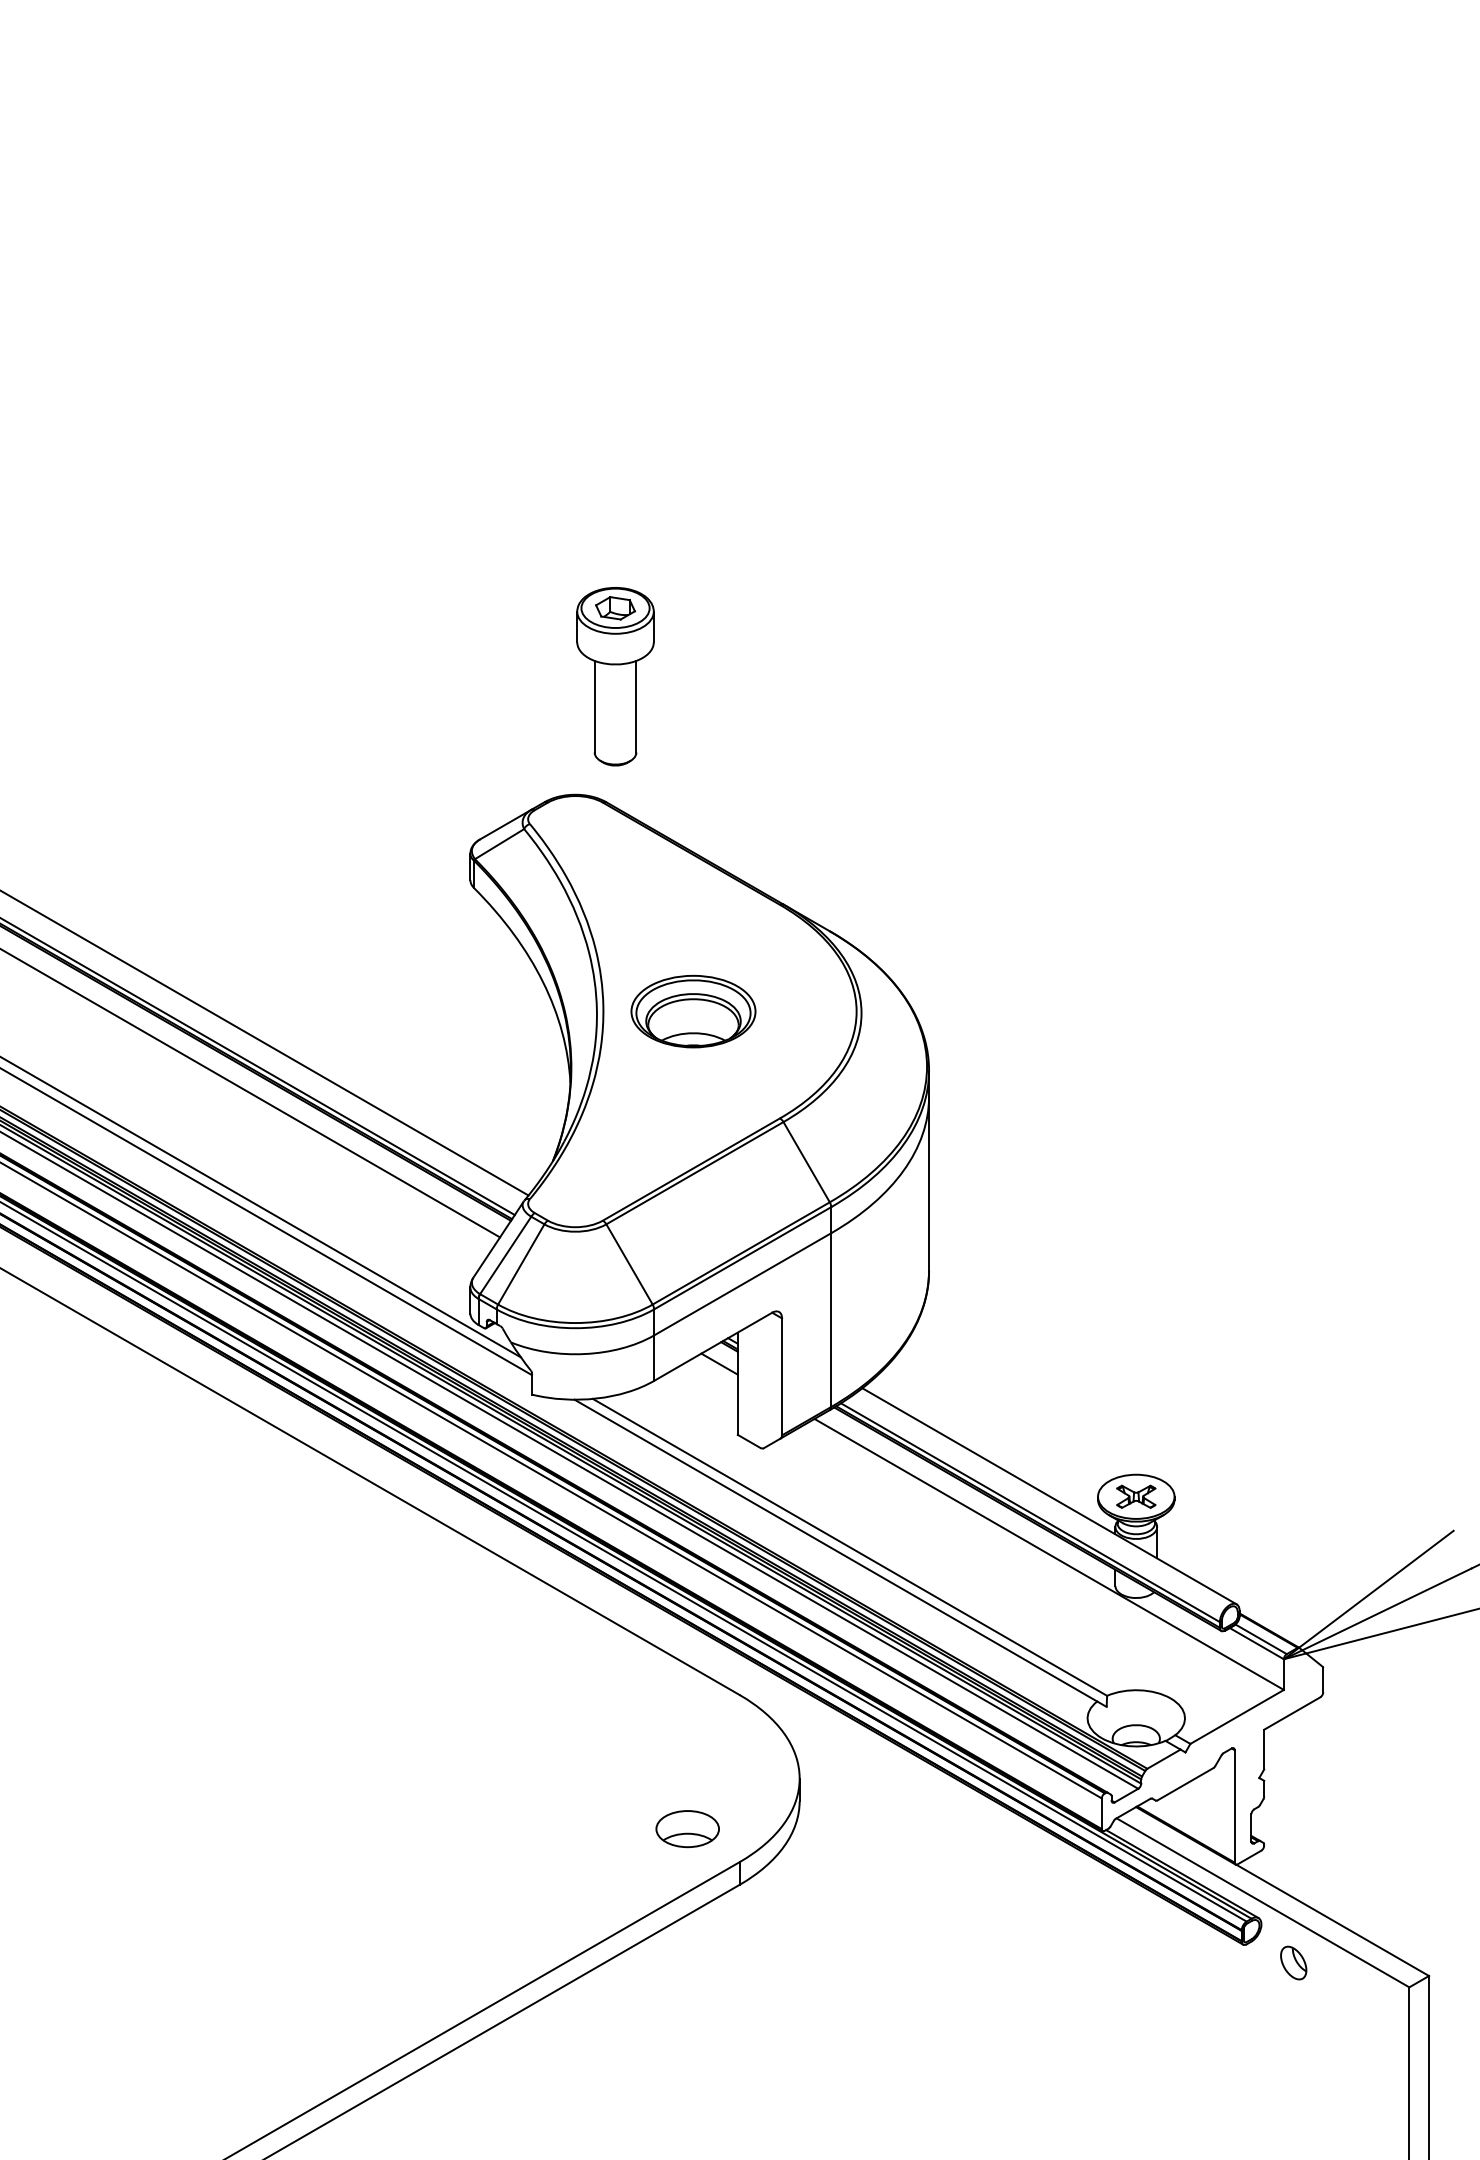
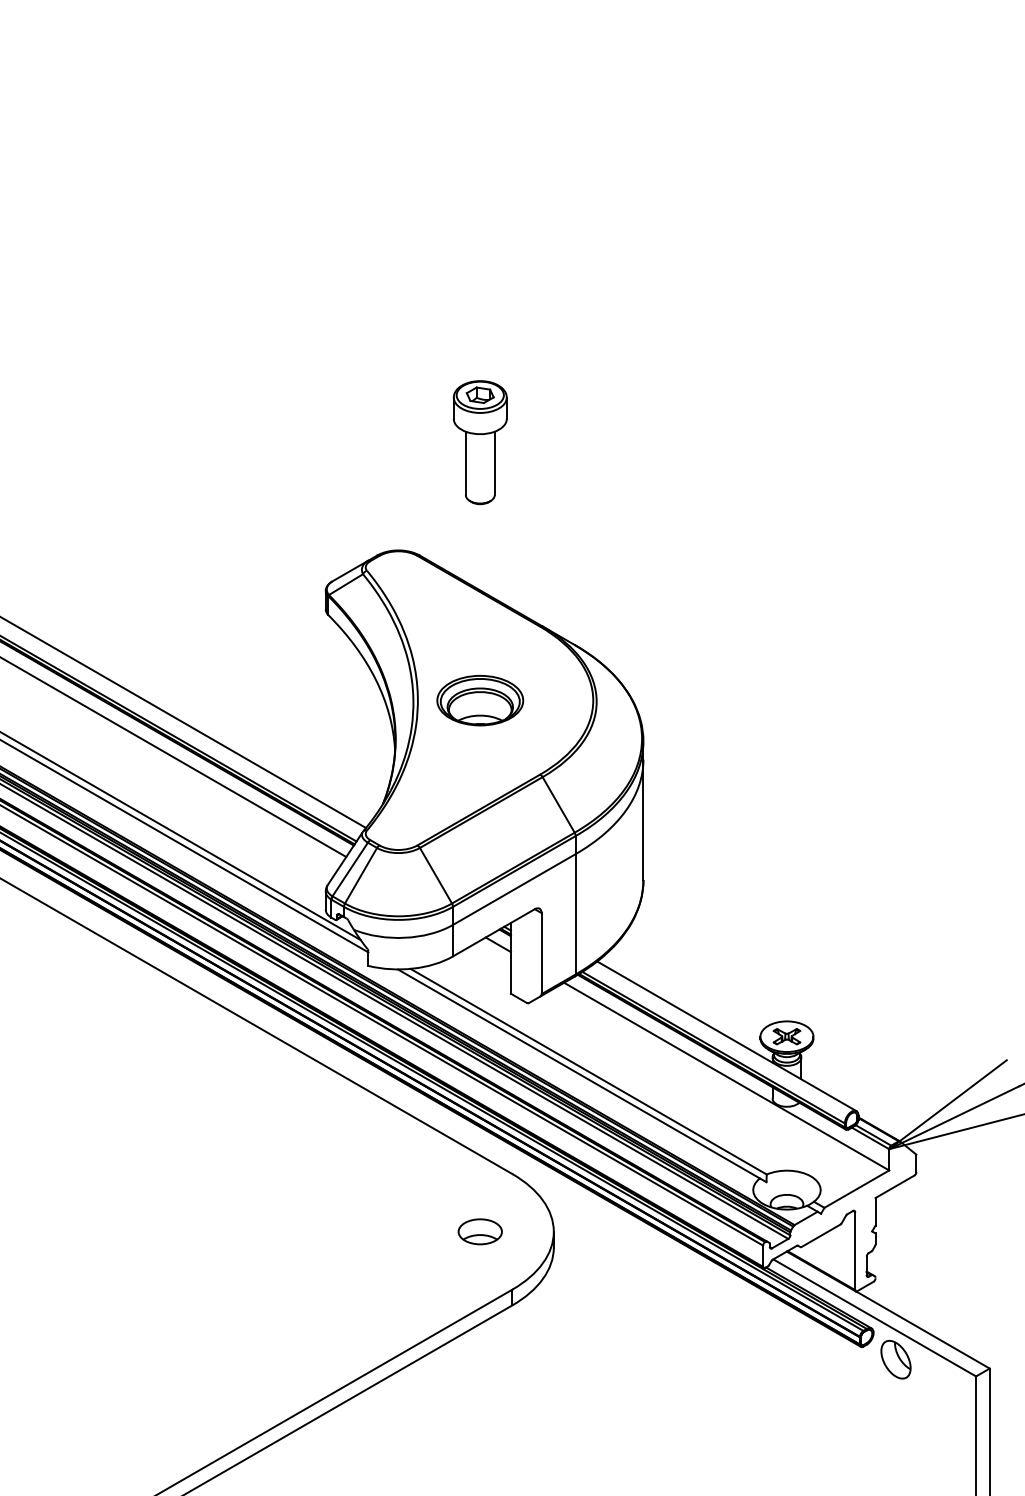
part: (614, 676) -> (479, 442), moved
part: (686, 1828) -> (479, 1231), moved
part: (1292, 1962) -> (895, 1359), size x1.67

